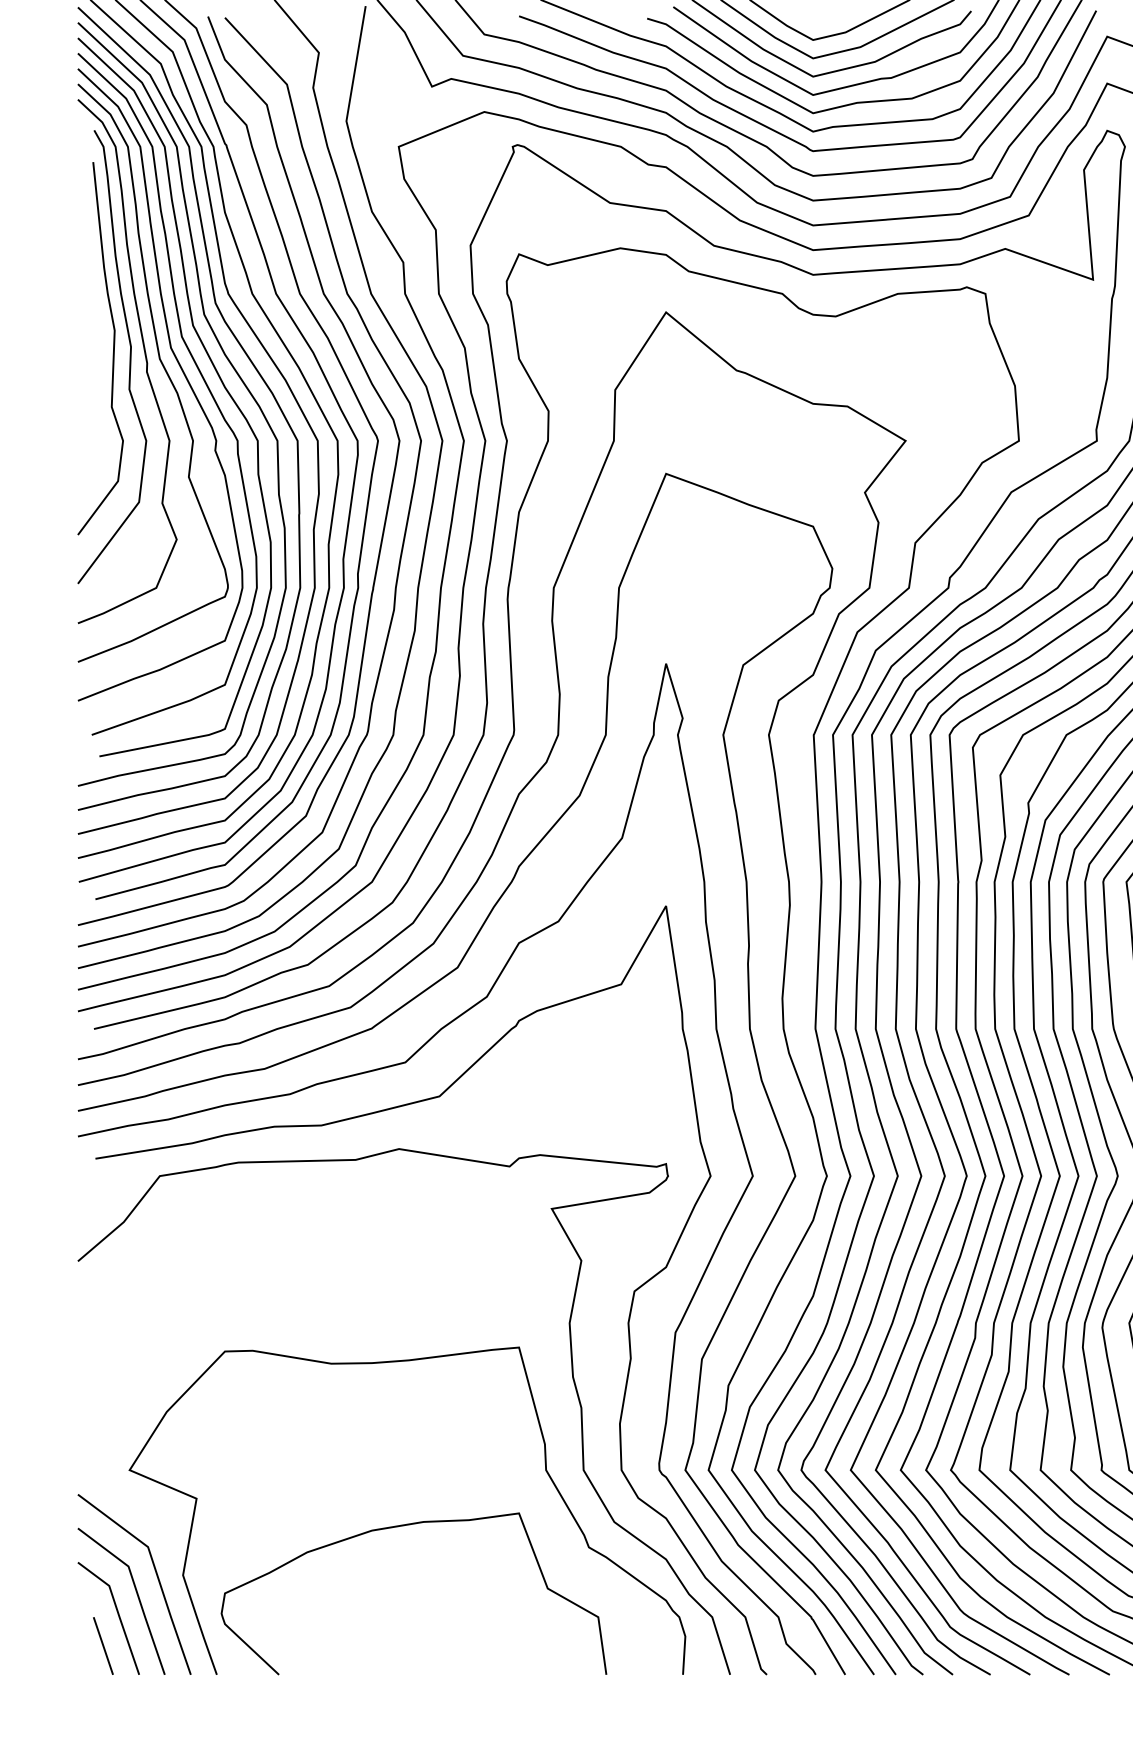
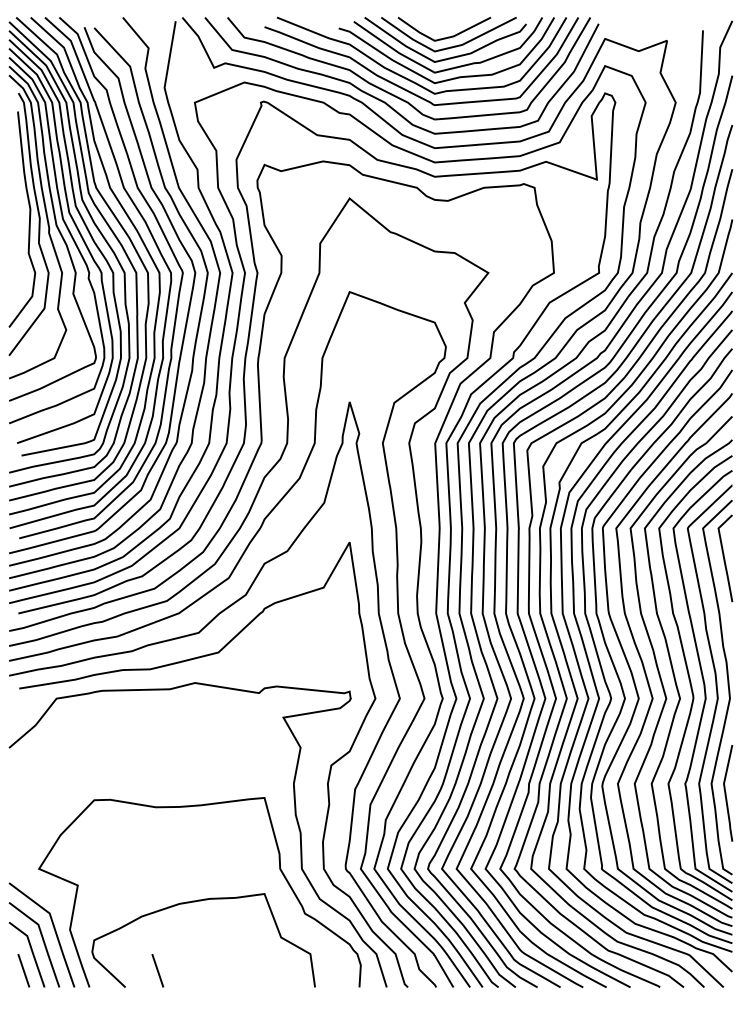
line: (334, 1645) -> (157, 970), added

